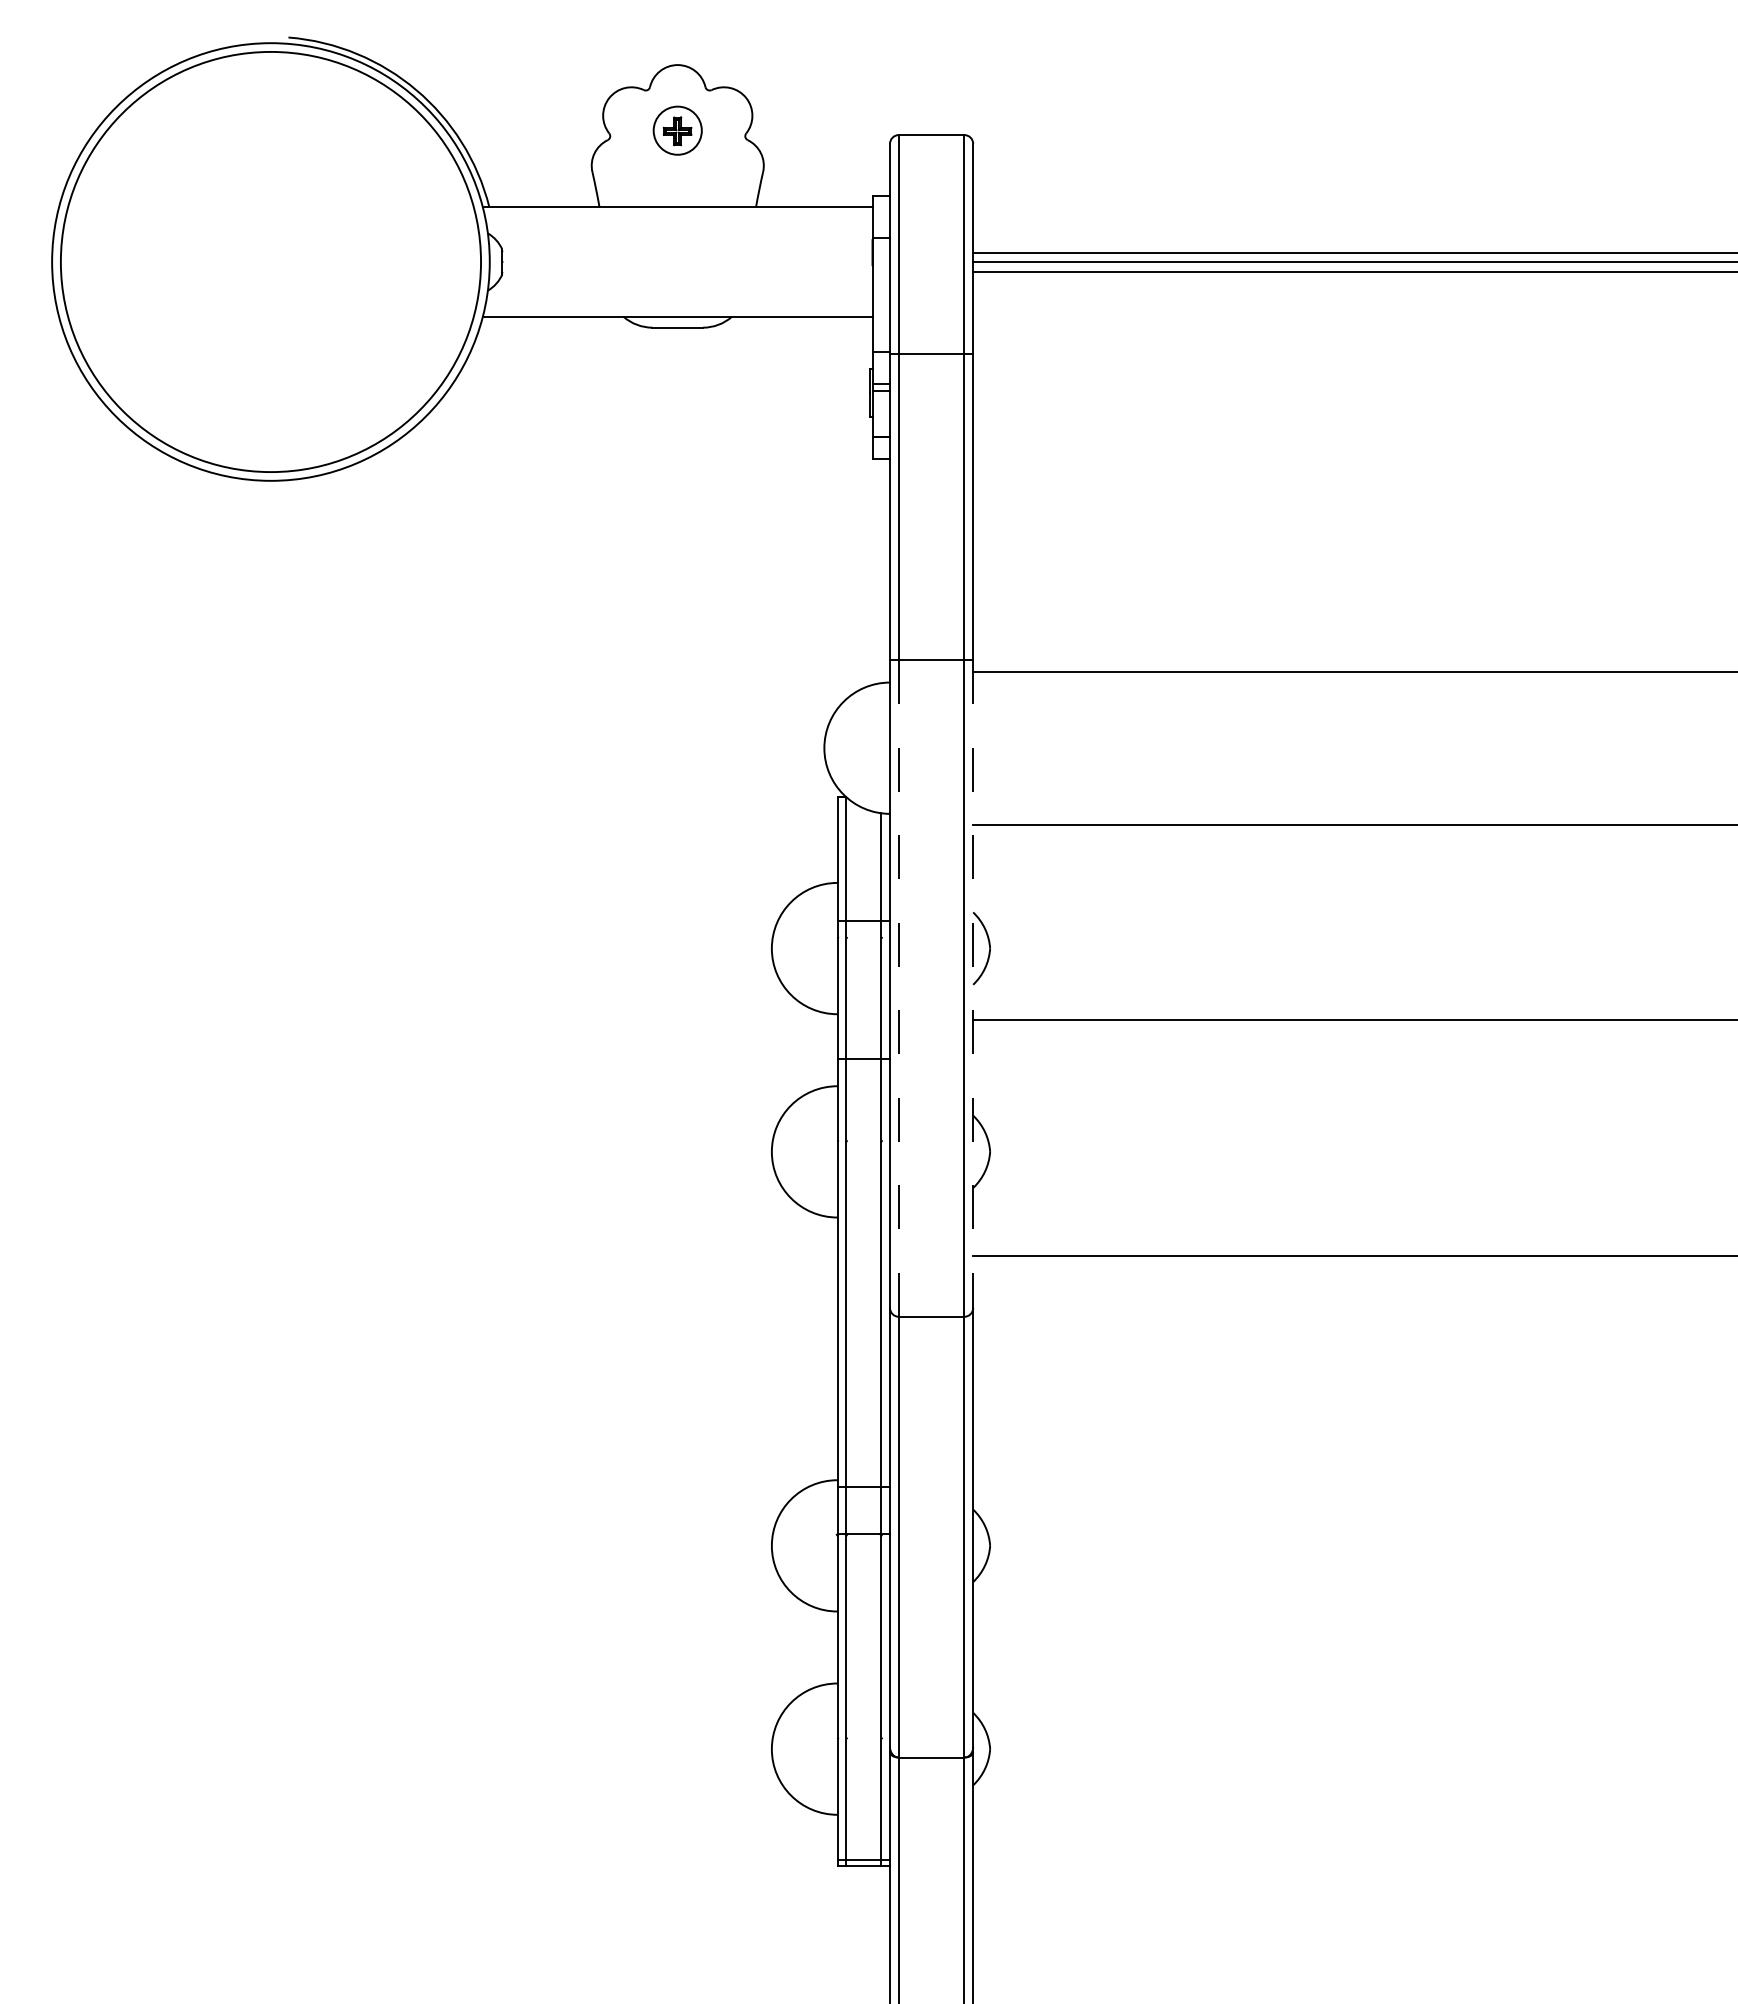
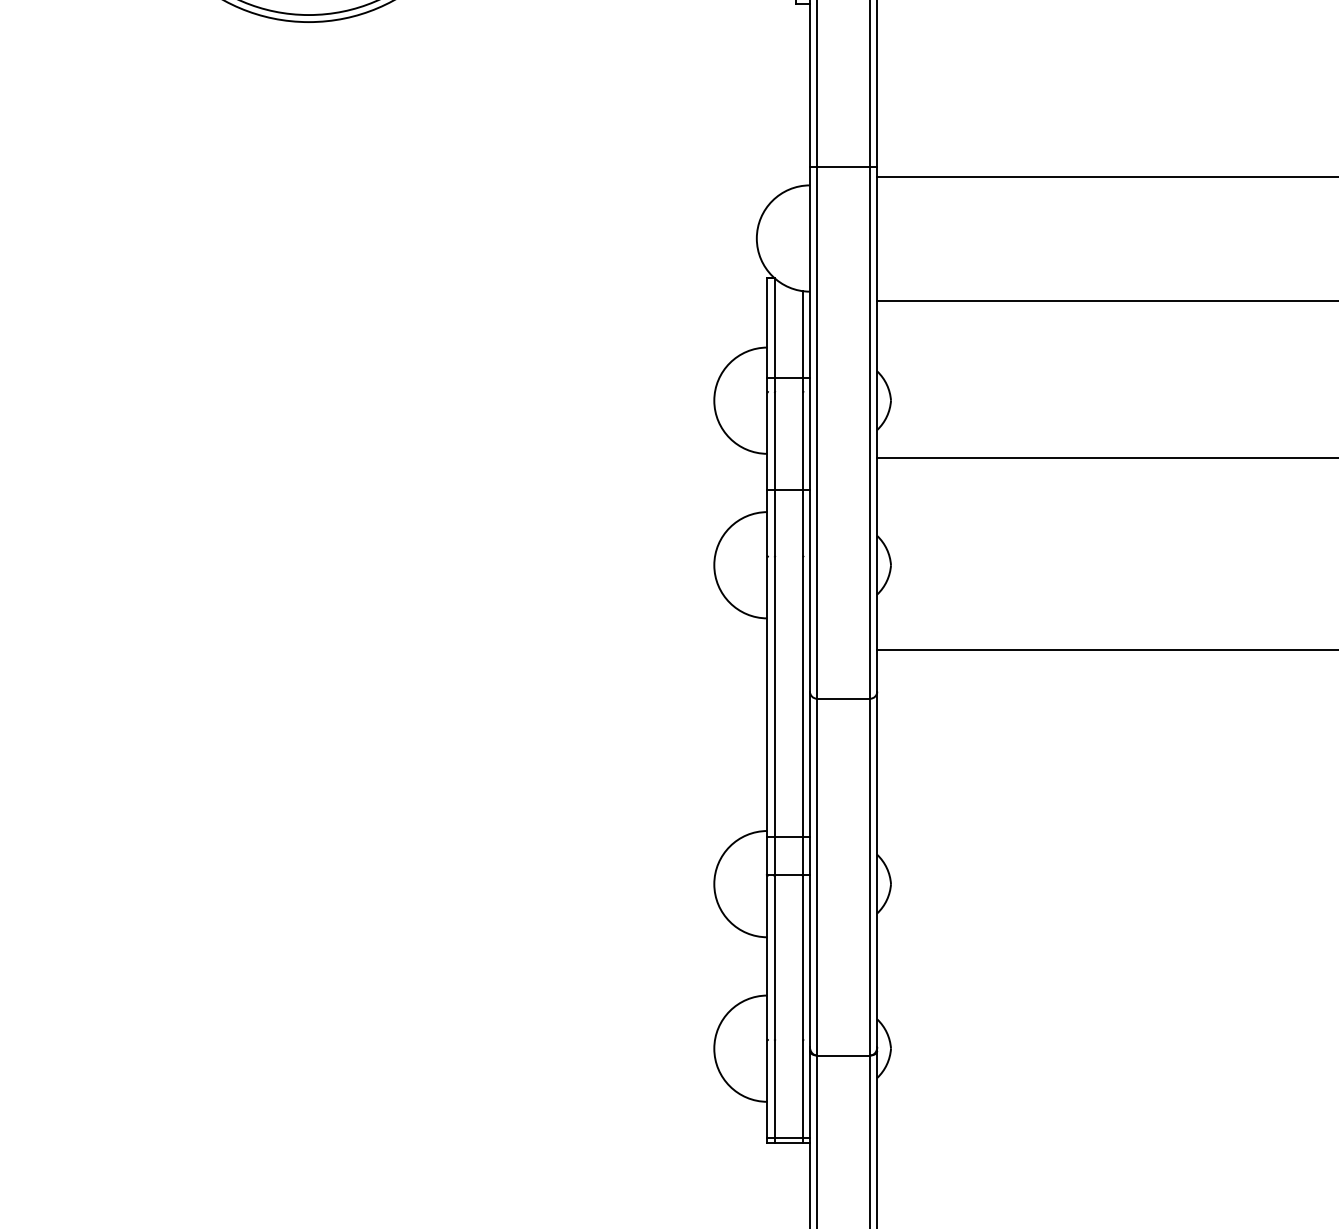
line: (973, 984) -> (877, 429), dashed -> solid
line: (898, 989) -> (816, 433), dashed -> solid

